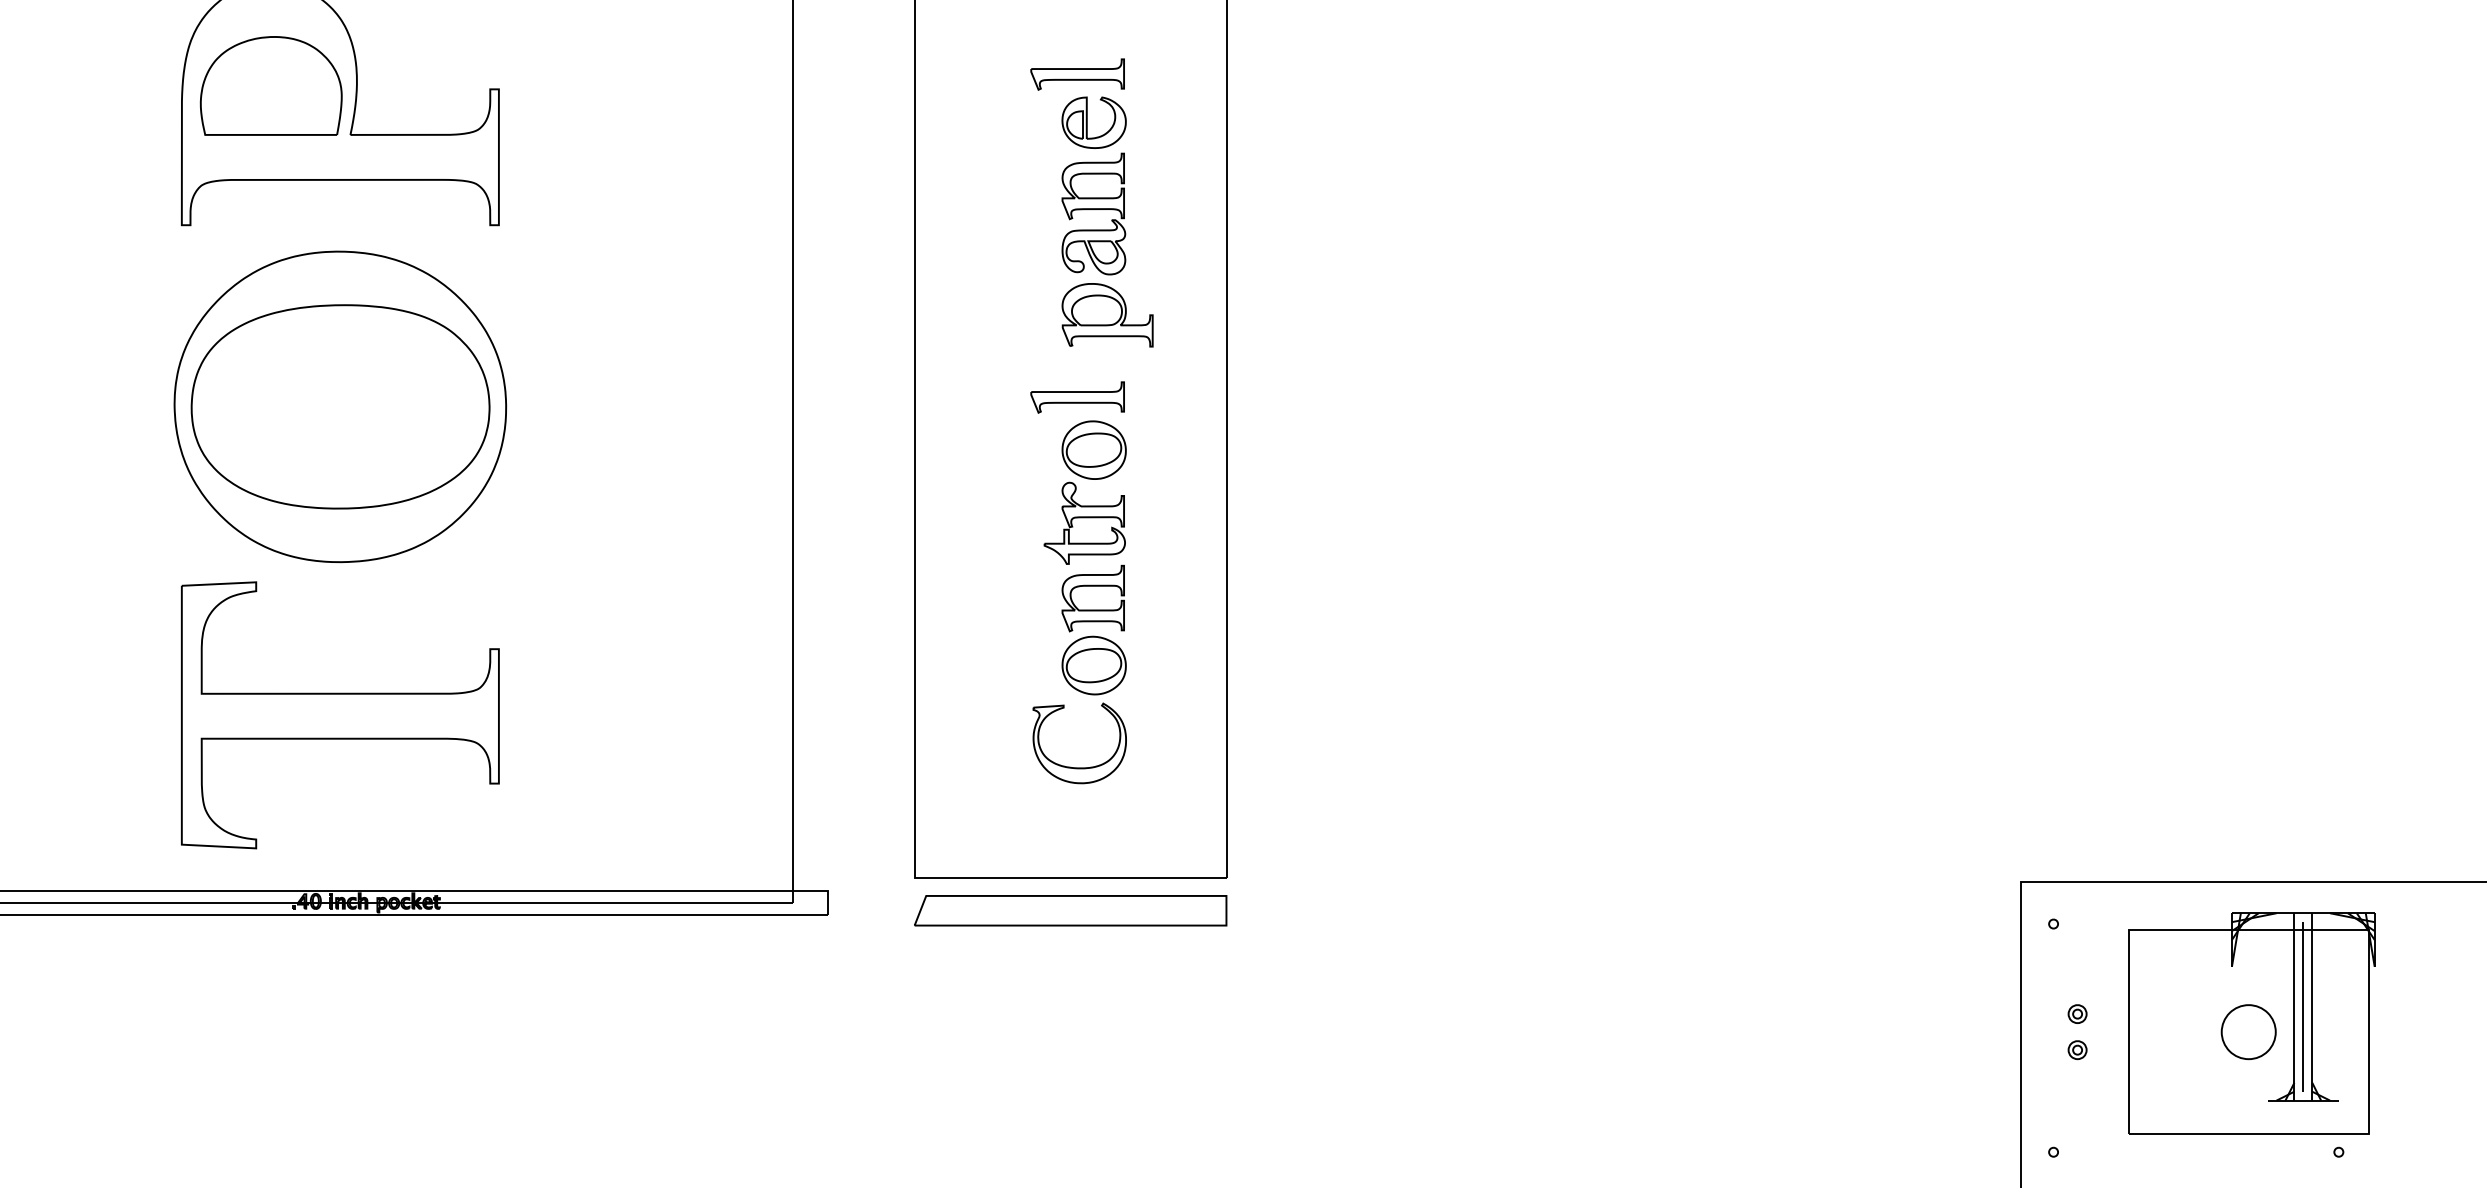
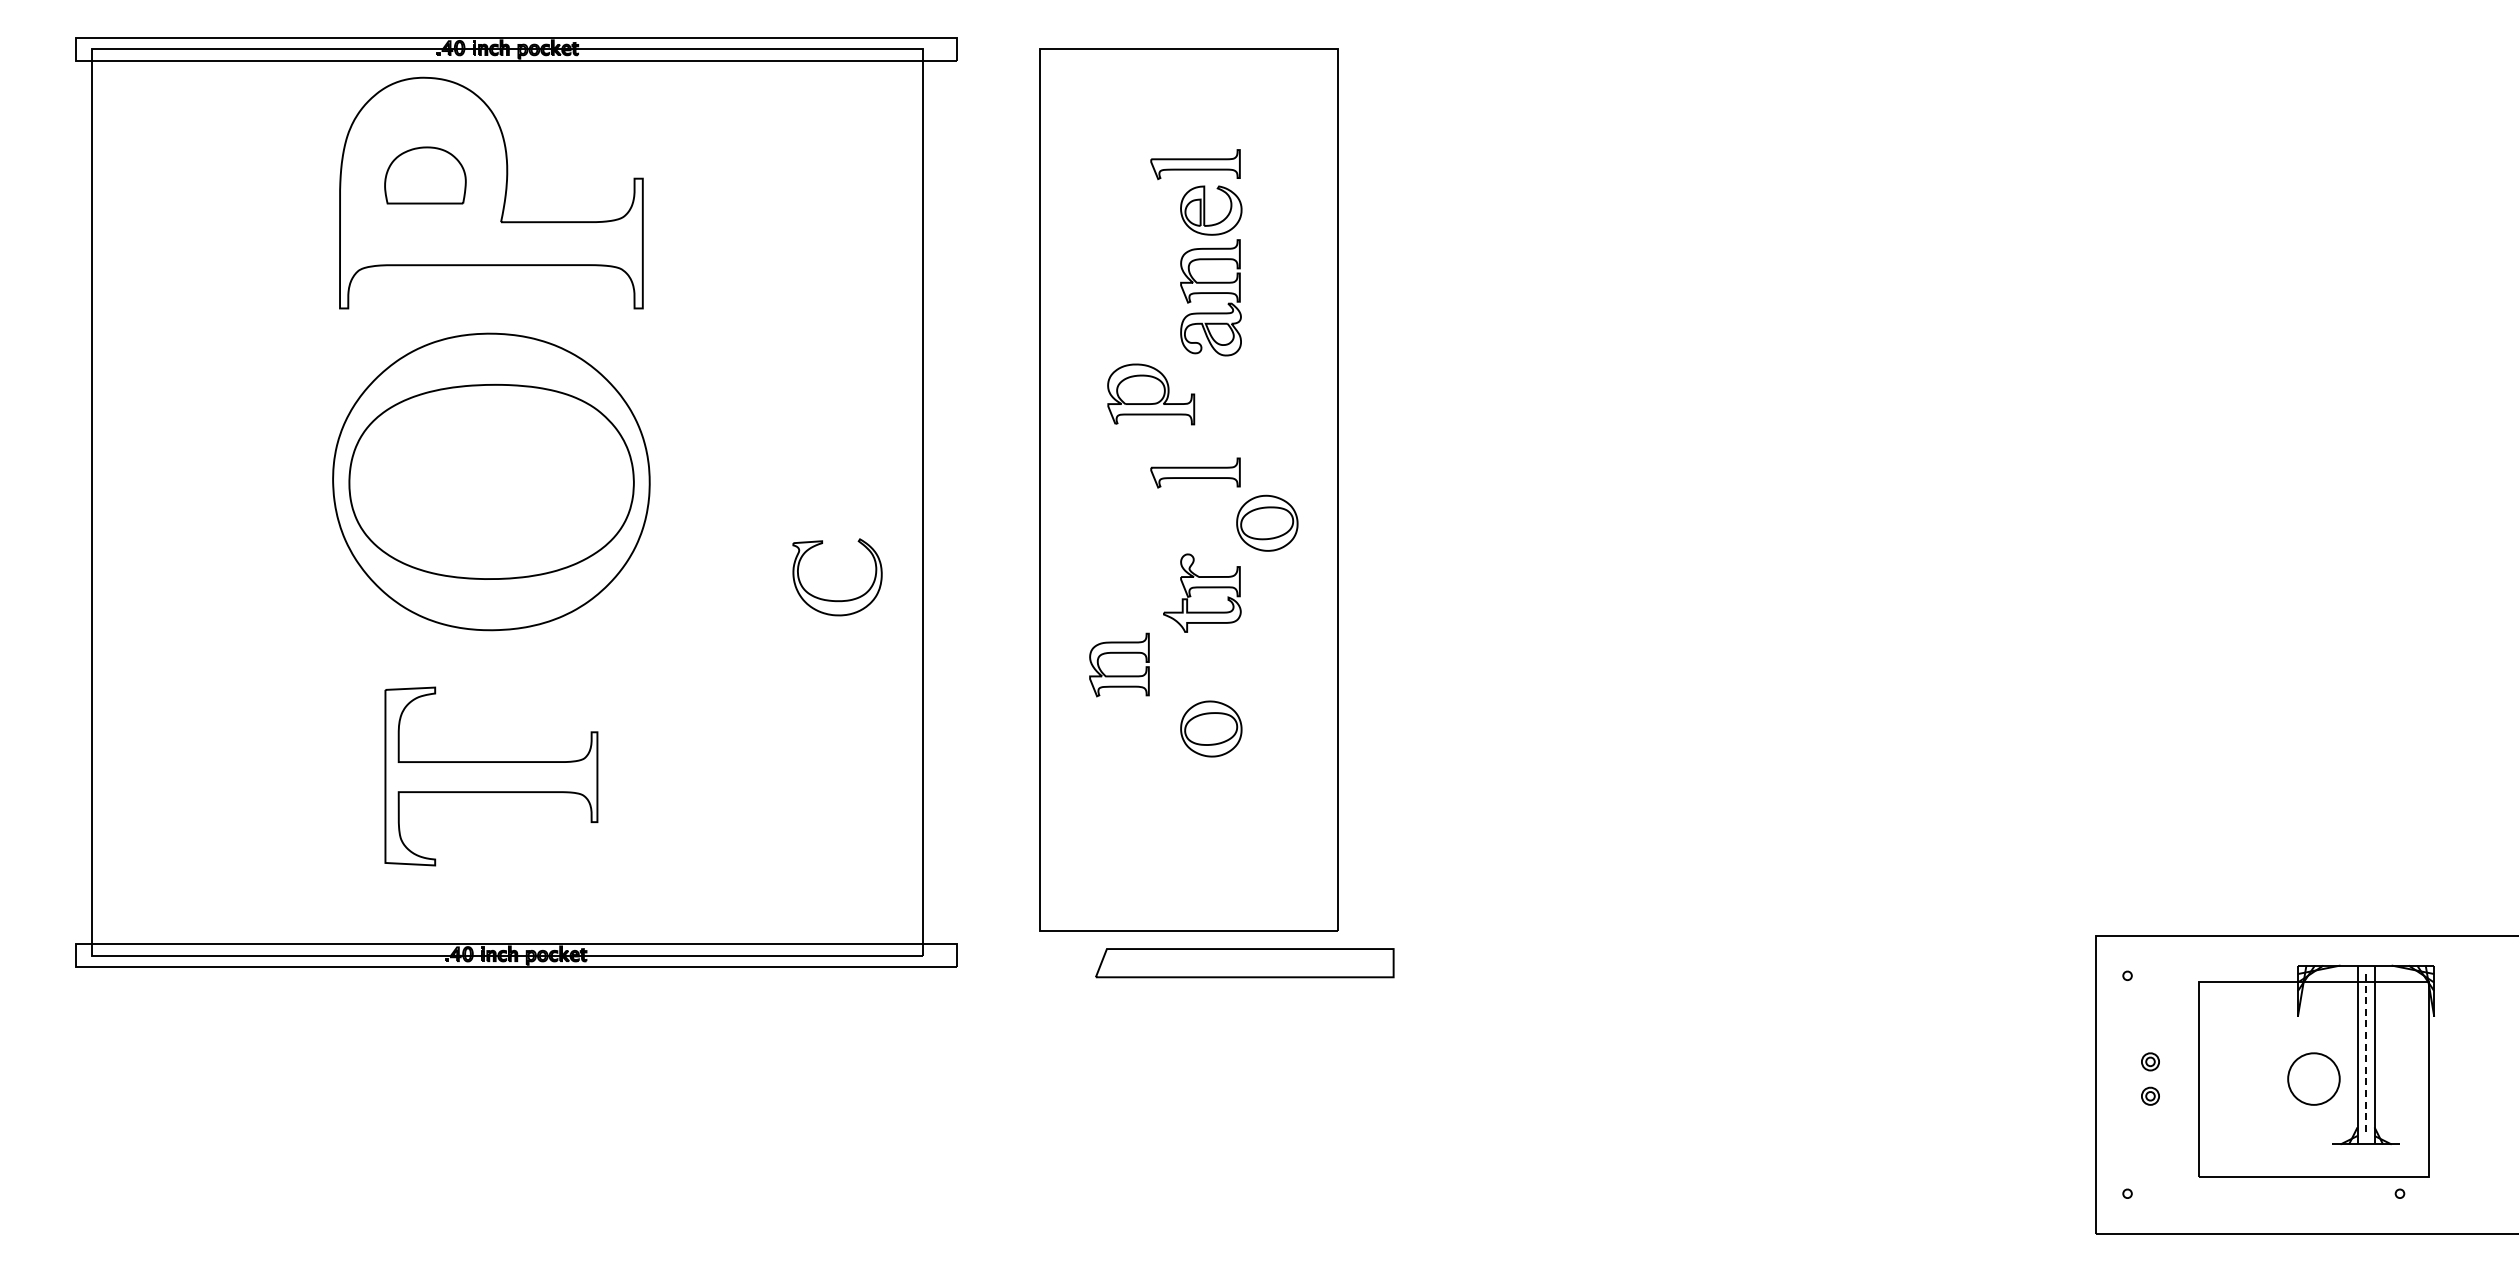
part: (271, 85) -> (425, 175), size x0.6
part: (1107, 315) -> (1151, 394), moved
part: (1094, 449) -> (1267, 522), moved
part: (1093, 586) -> (1119, 653), moved
part: (340, 715) -> (491, 776), size x0.7
part: (1079, 767) -> (837, 600), moved
part: (1070, 911) -> (1244, 963), moved
line: (2303, 1007) -> (2366, 1055), solid -> dashed

